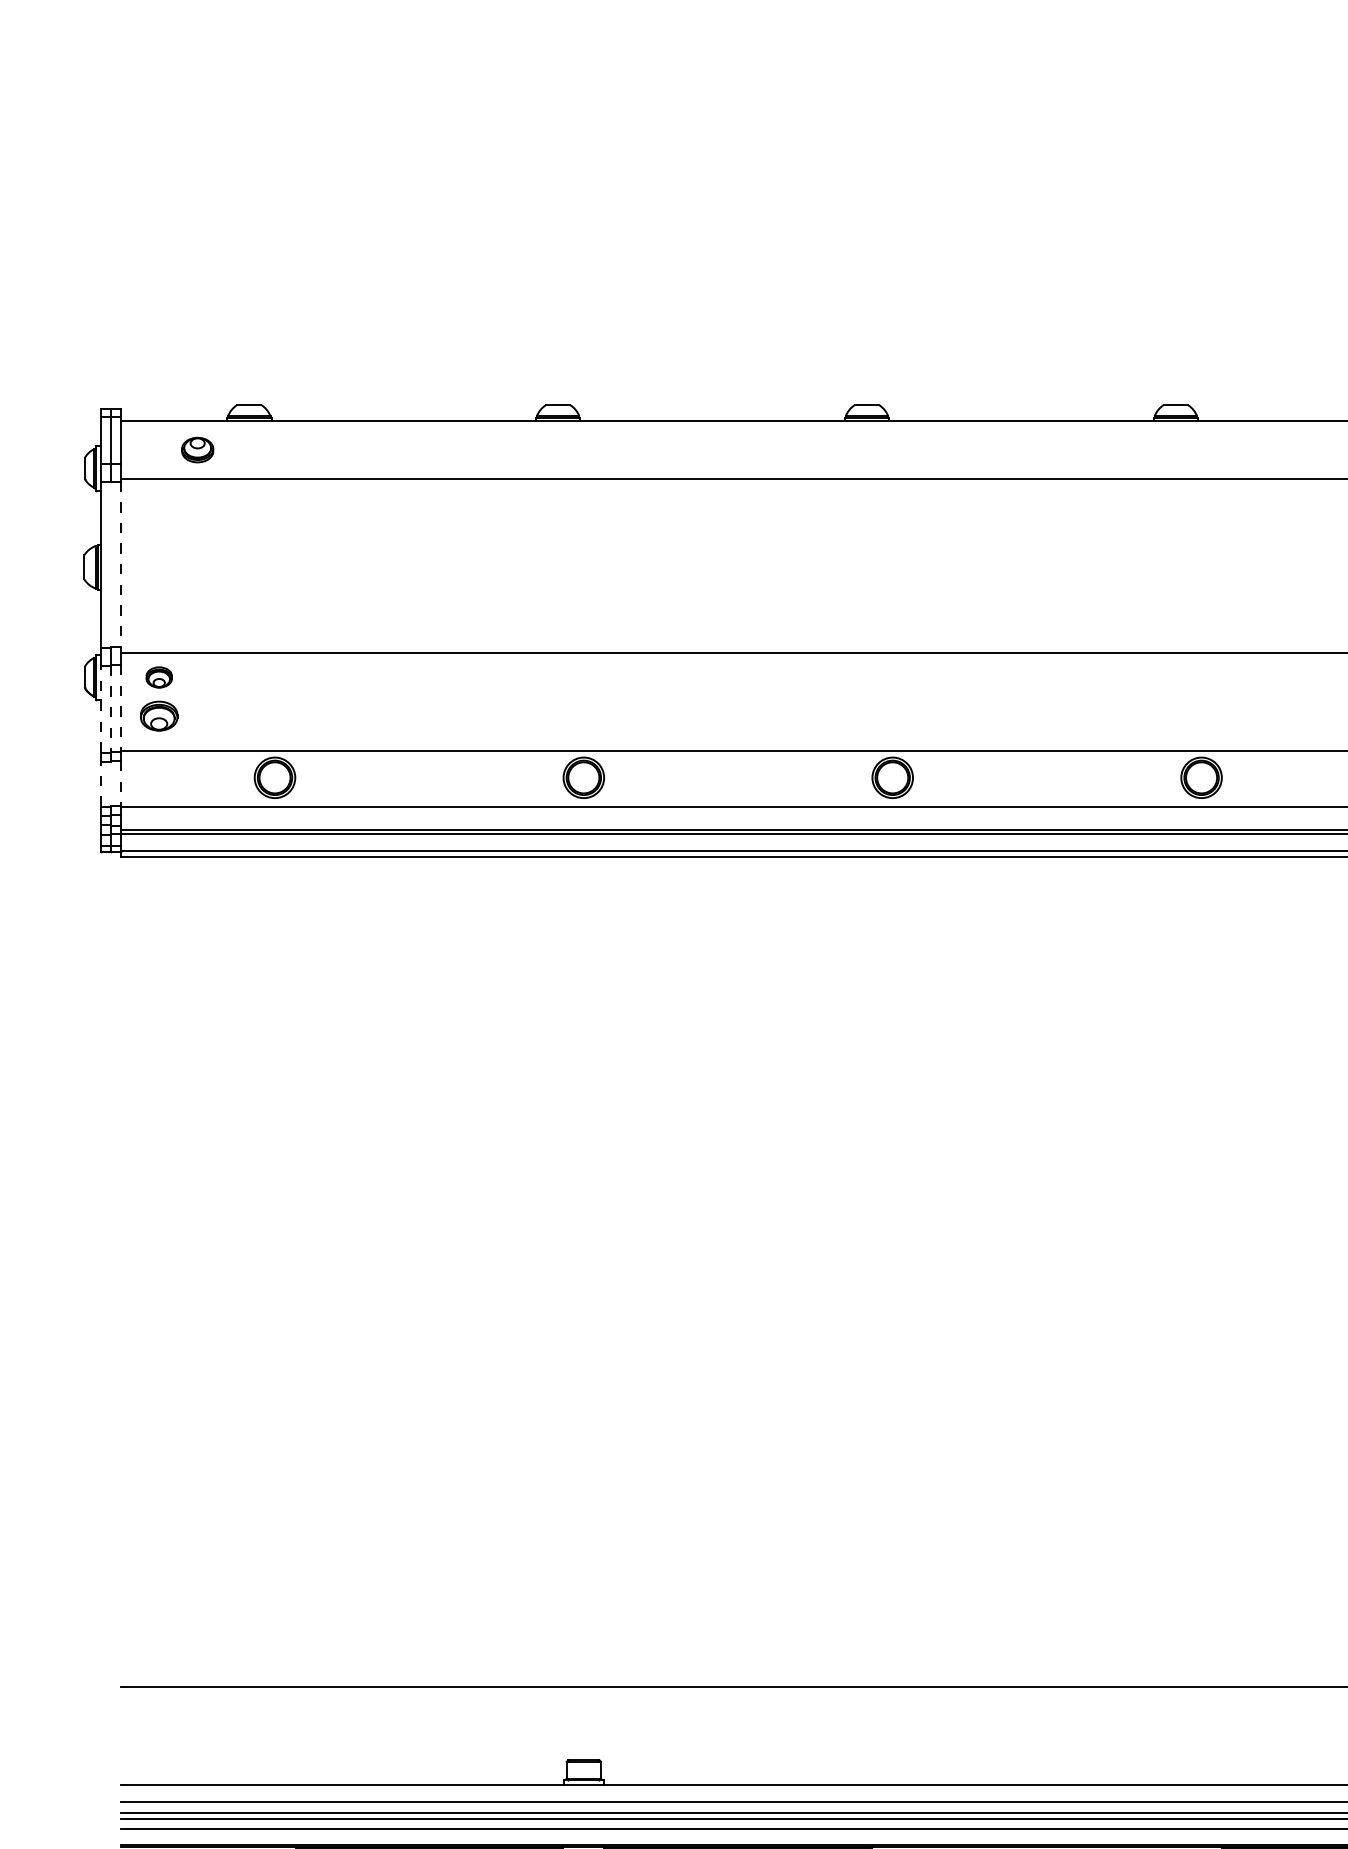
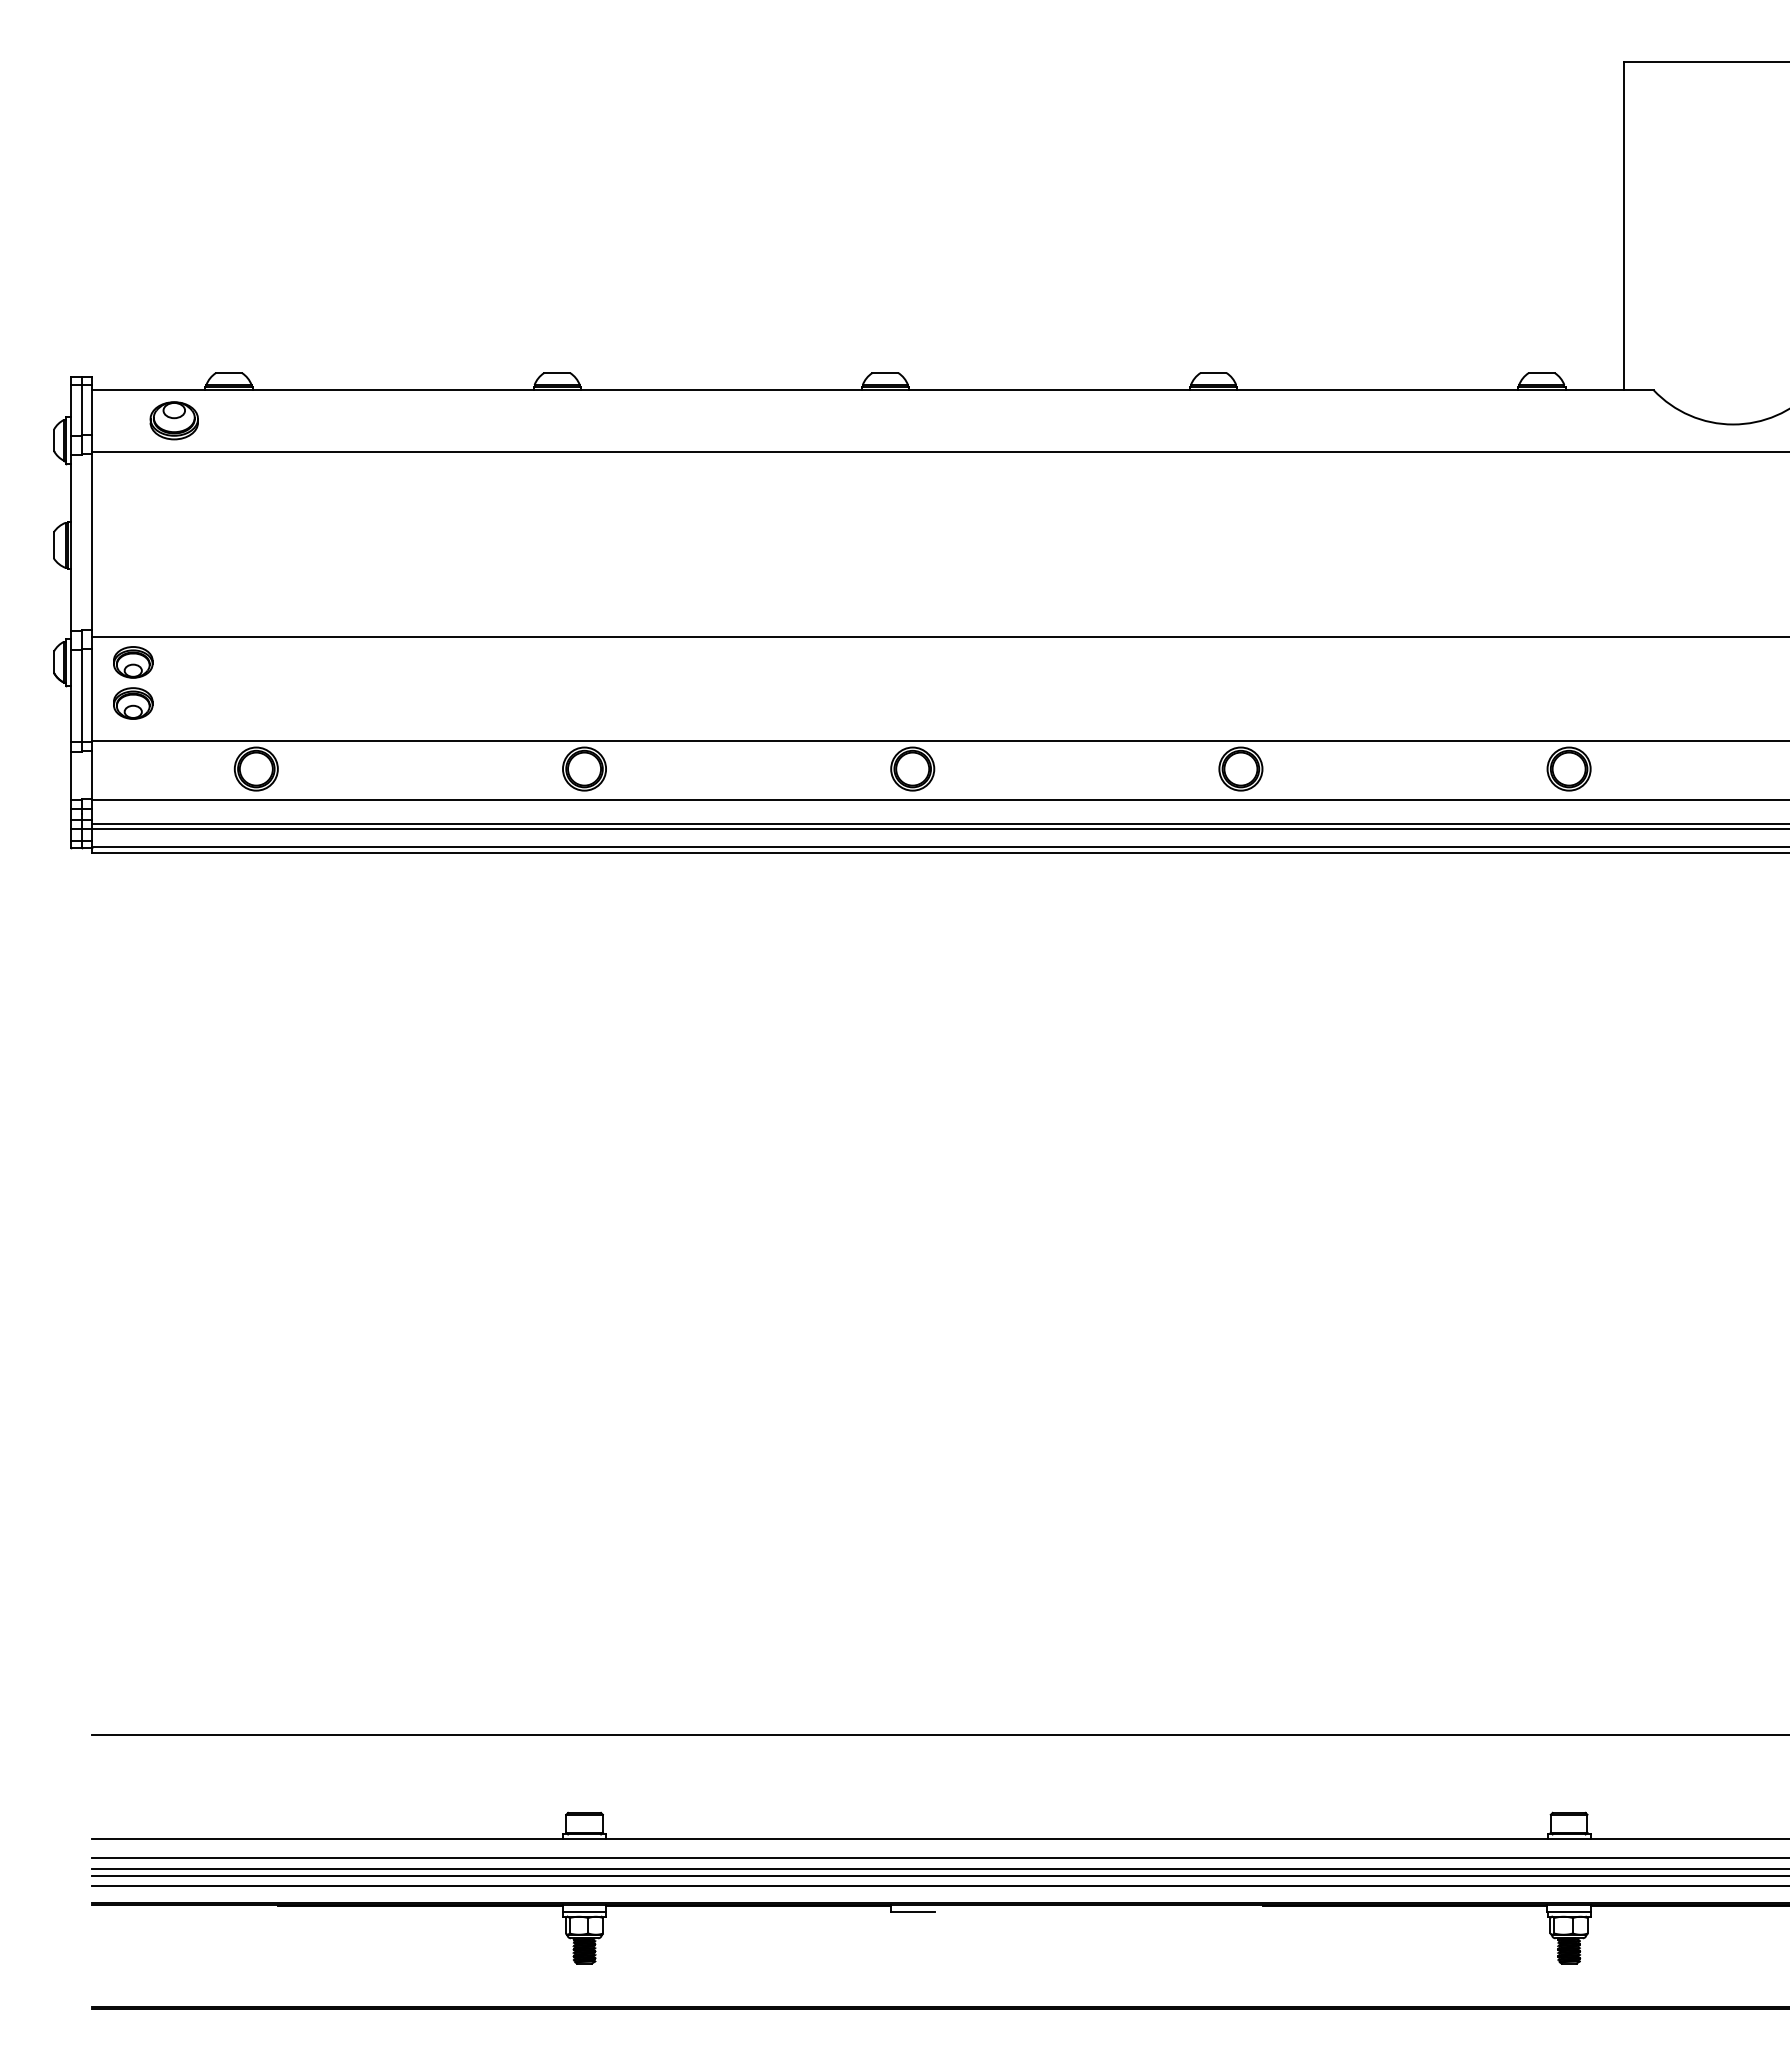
part: (197, 449) -> (173, 420), size x1.43
line: (120, 564) -> (92, 542), dashed -> solid
part: (159, 677) -> (133, 662), size x1.43
line: (101, 708) -> (71, 695), dashed -> solid
line: (120, 708) -> (92, 695), dashed -> solid
line: (110, 709) -> (81, 696), dashed -> solid
line: (101, 783) -> (71, 775), dashed -> solid
line: (120, 783) -> (92, 775), dashed -> solid

